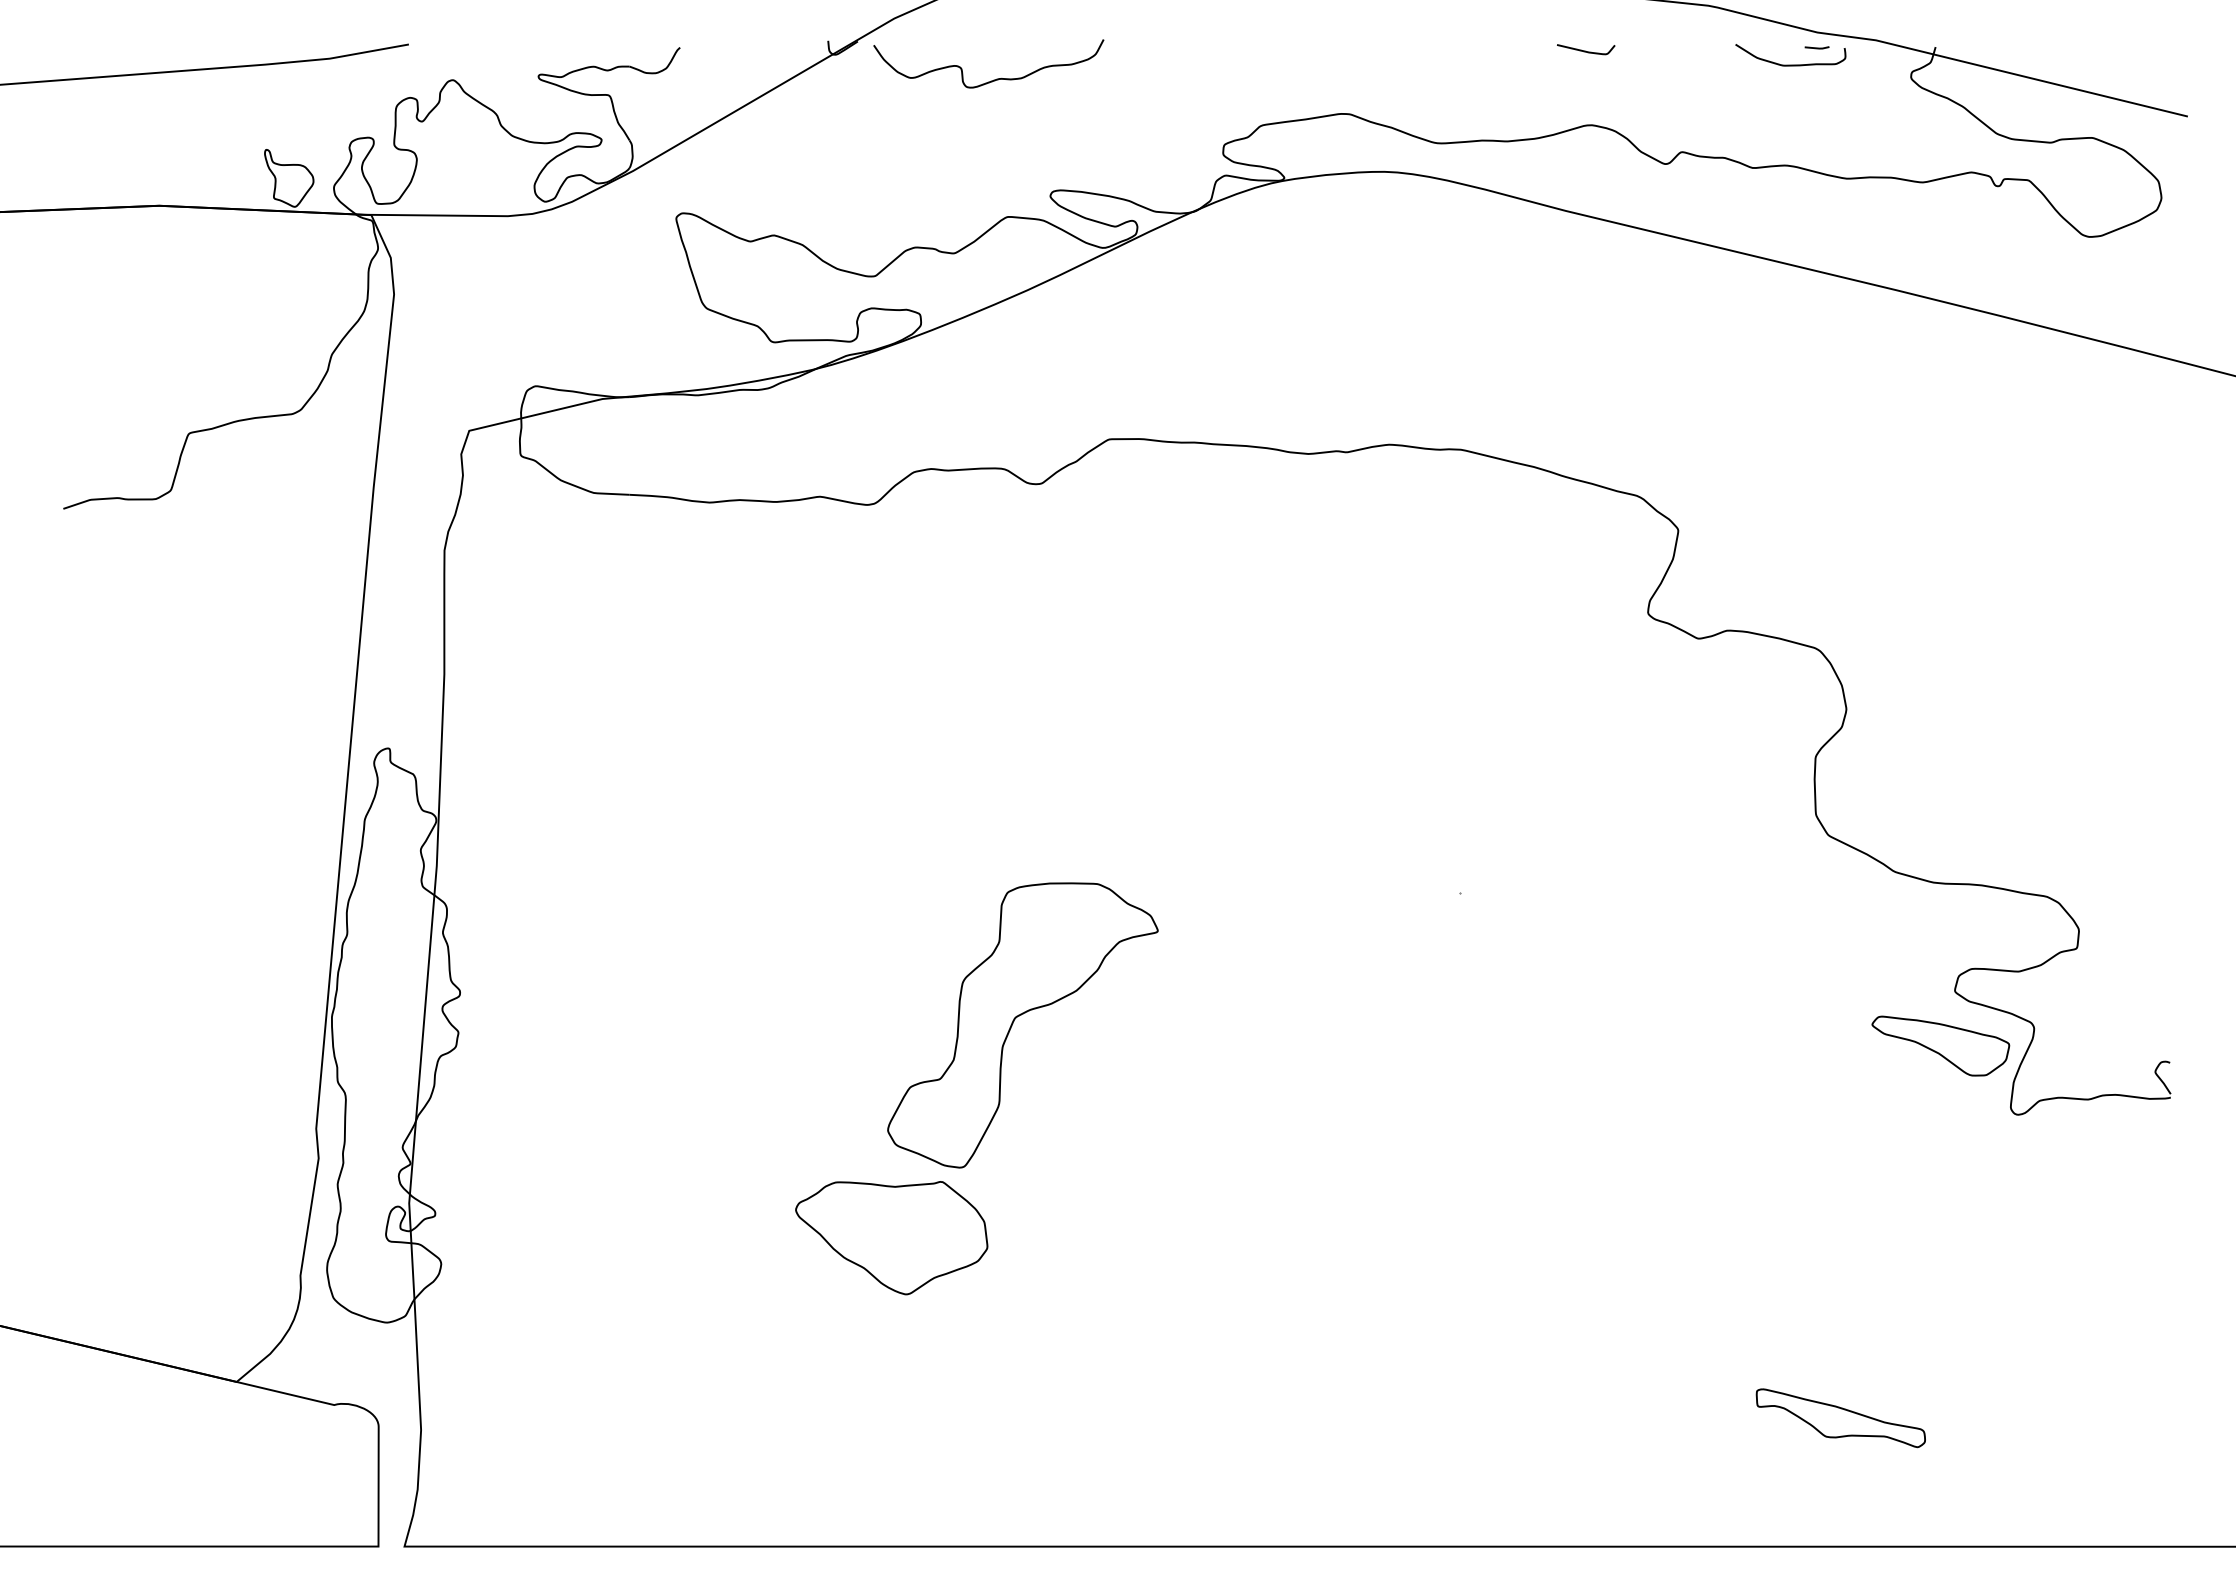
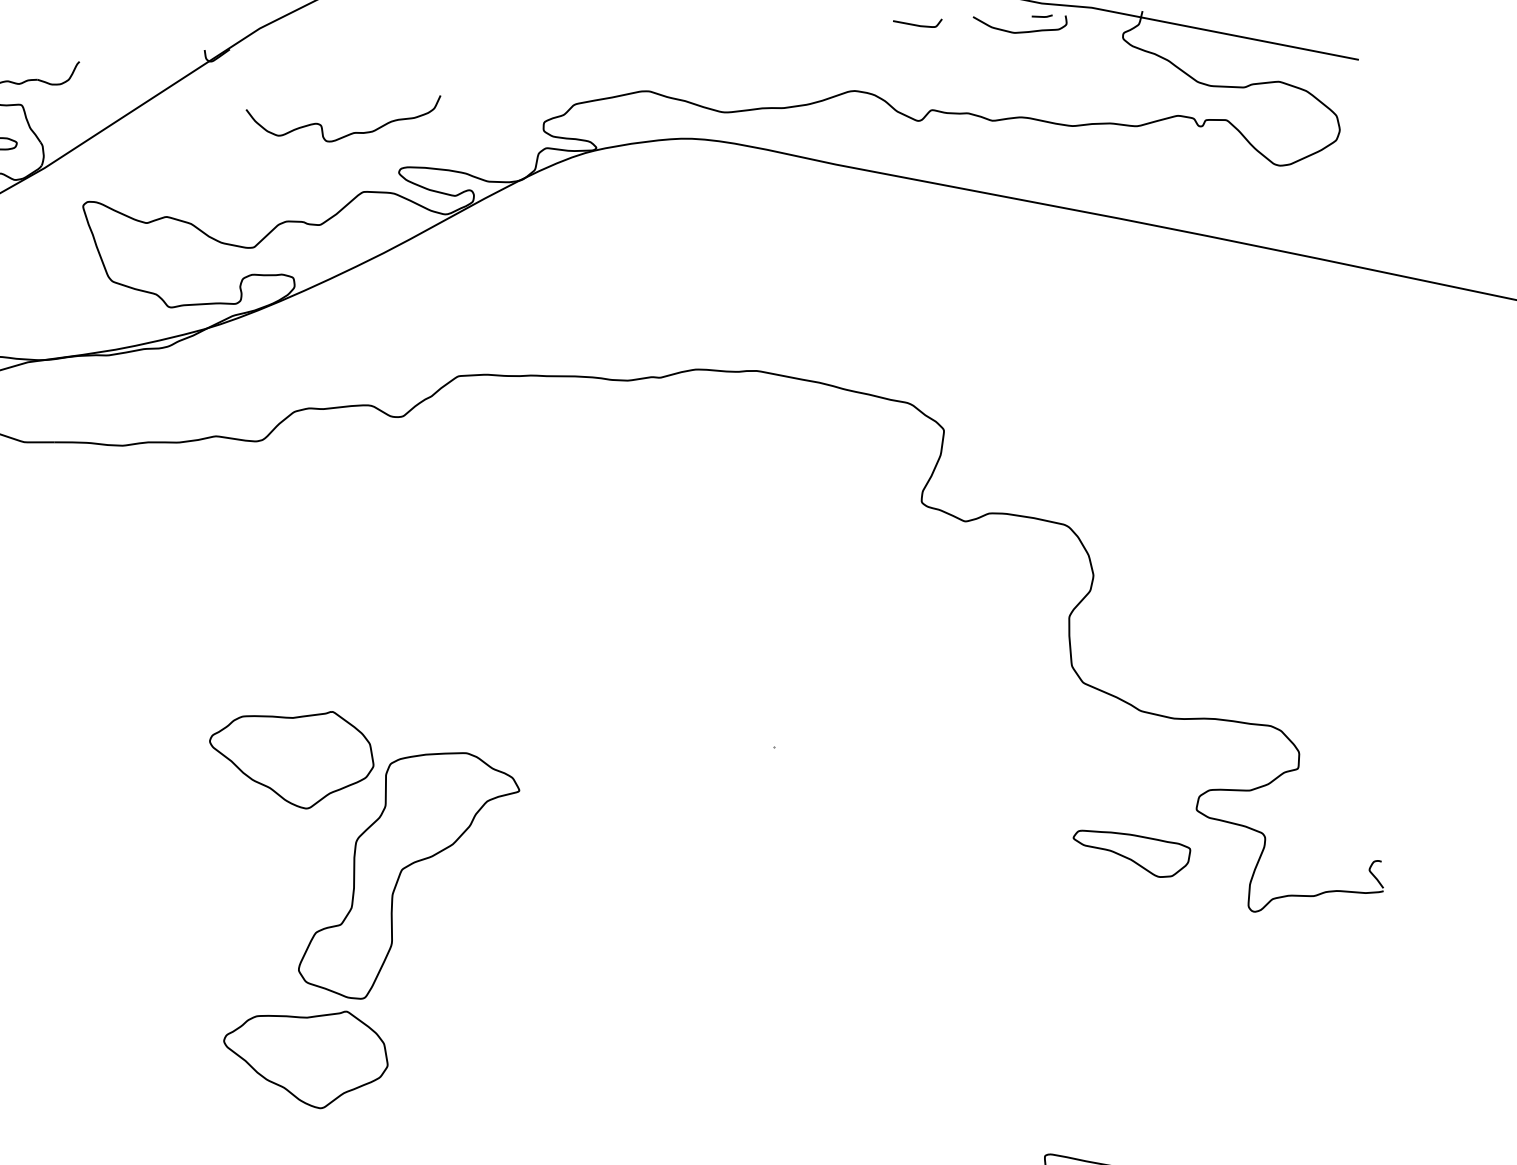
curve: (1585, 50) -> (917, 24), moved
curve: (993, 79) -> (348, 133), moved
part: (891, 884) -> (291, 761), added
part: (1940, 1045) -> (1132, 852), moved

